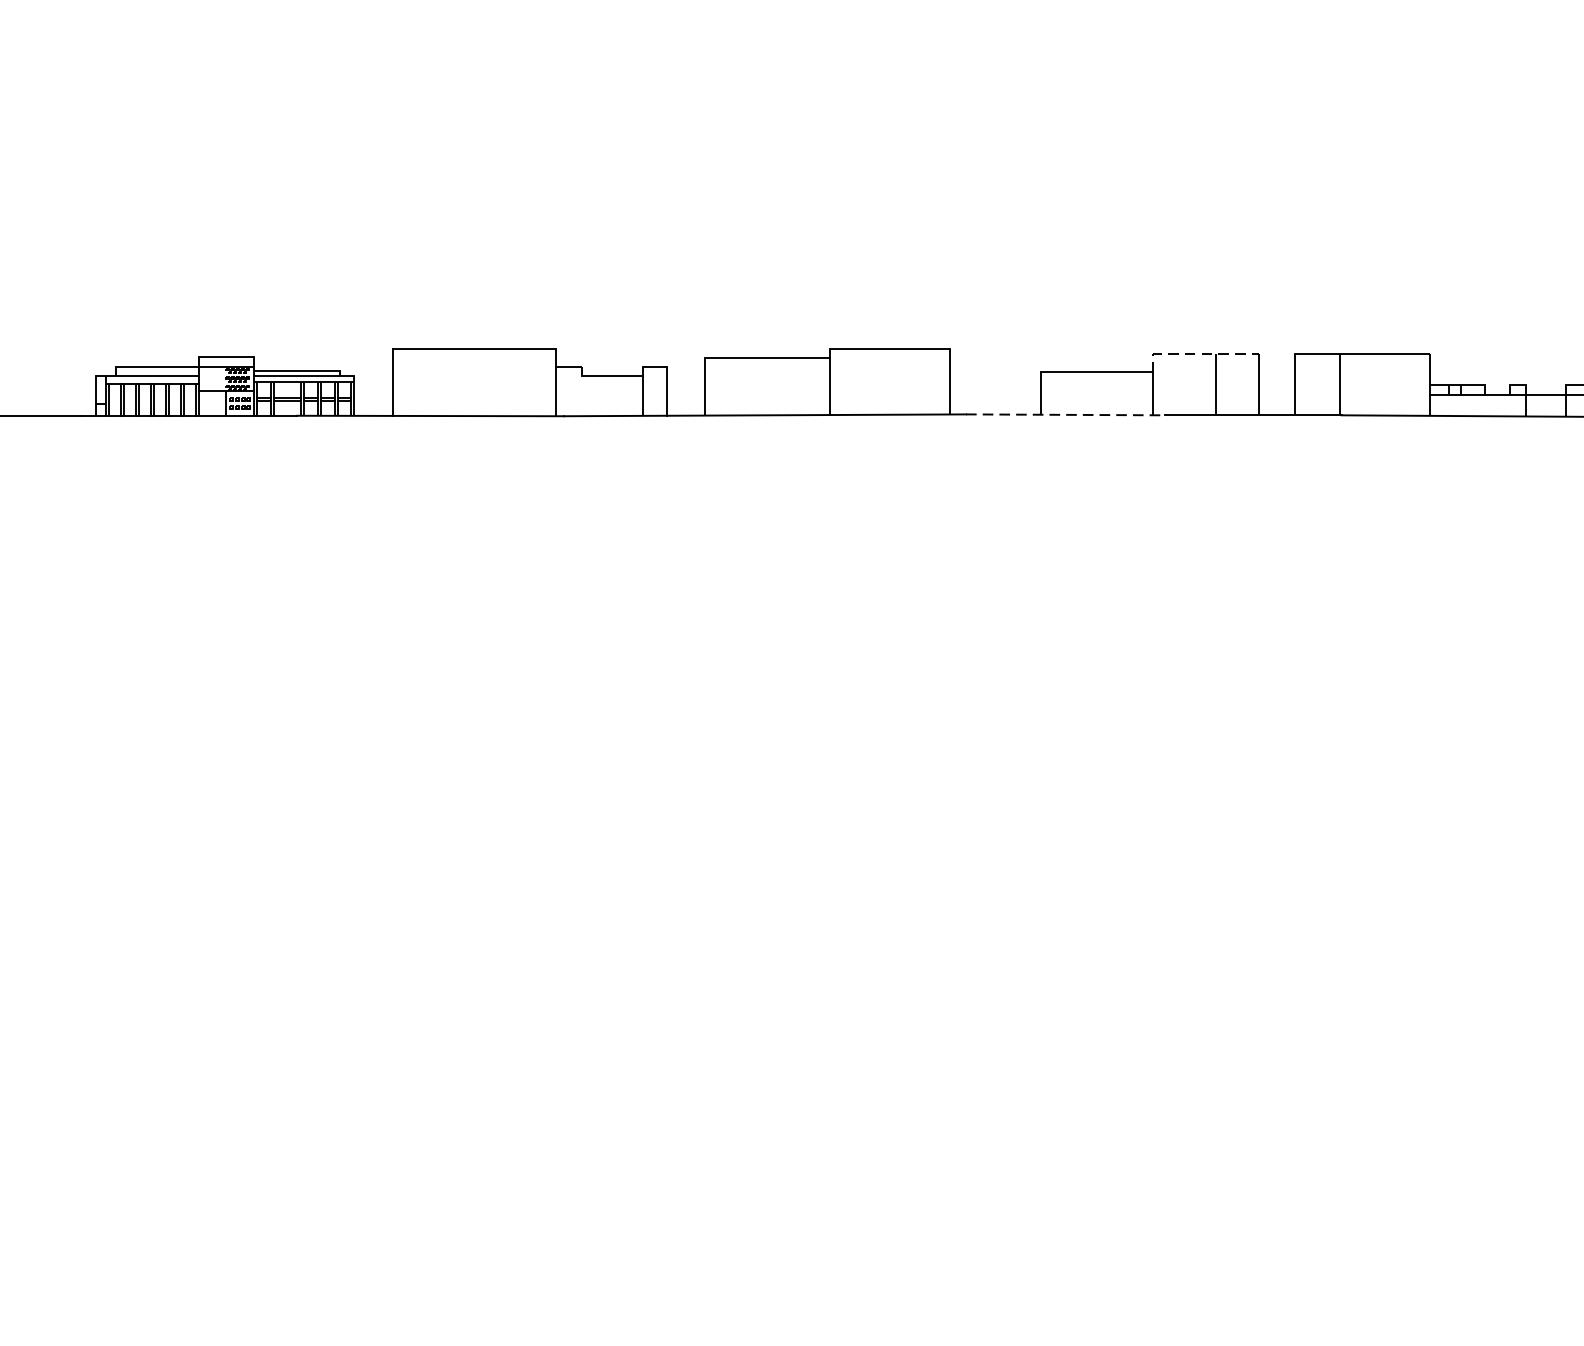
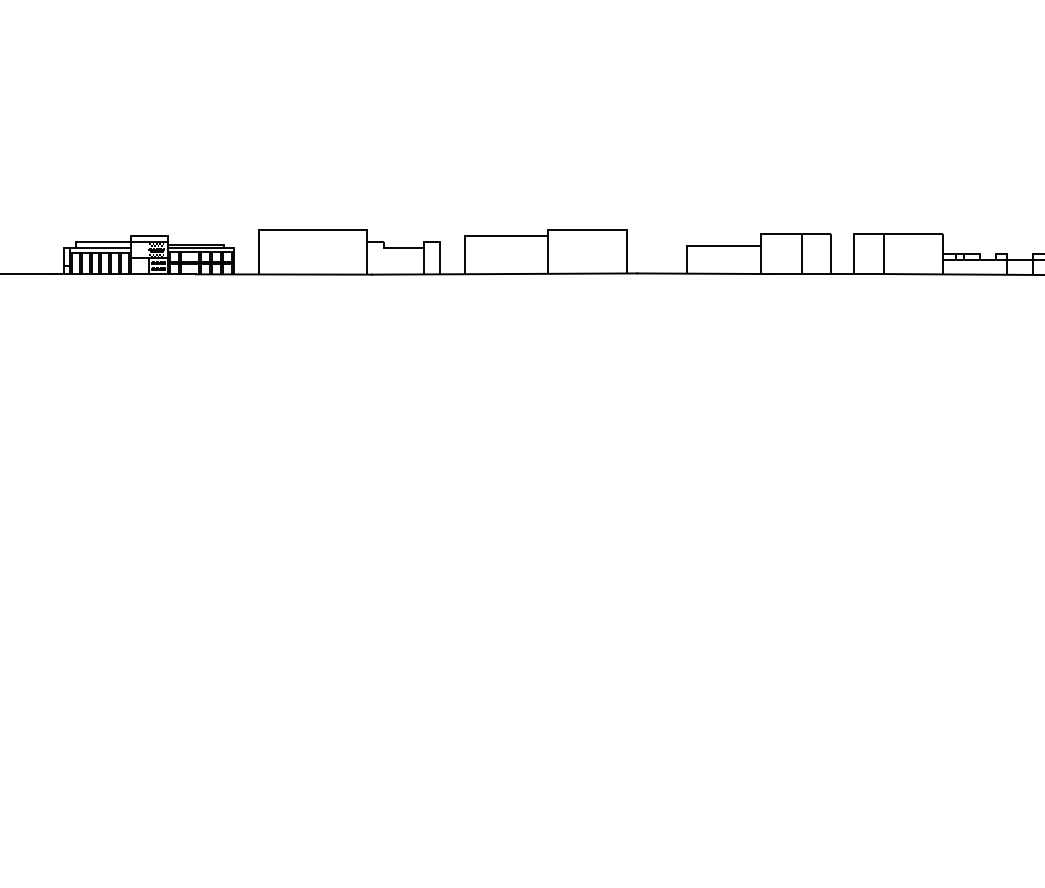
line: (1195, 353) -> (788, 233), dashed -> solid
line: (1064, 414) -> (702, 273), dashed -> solid

